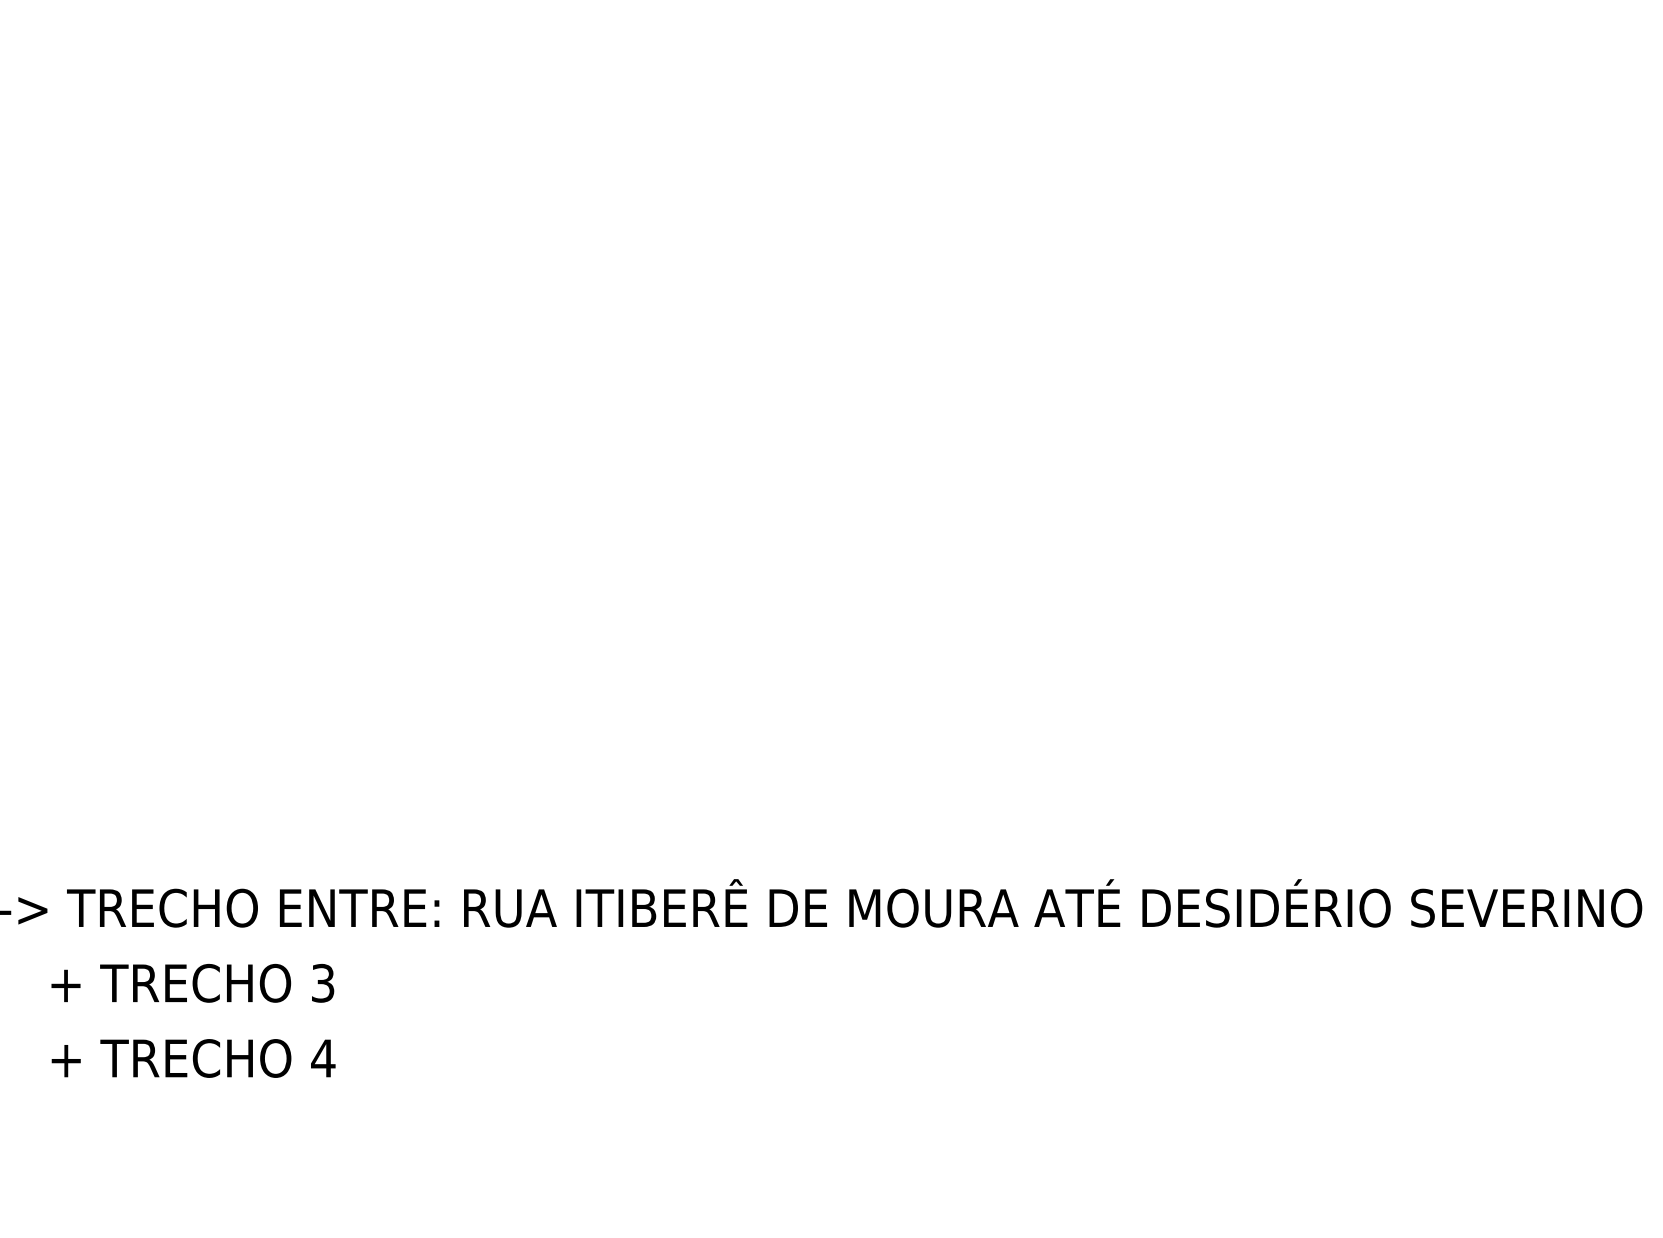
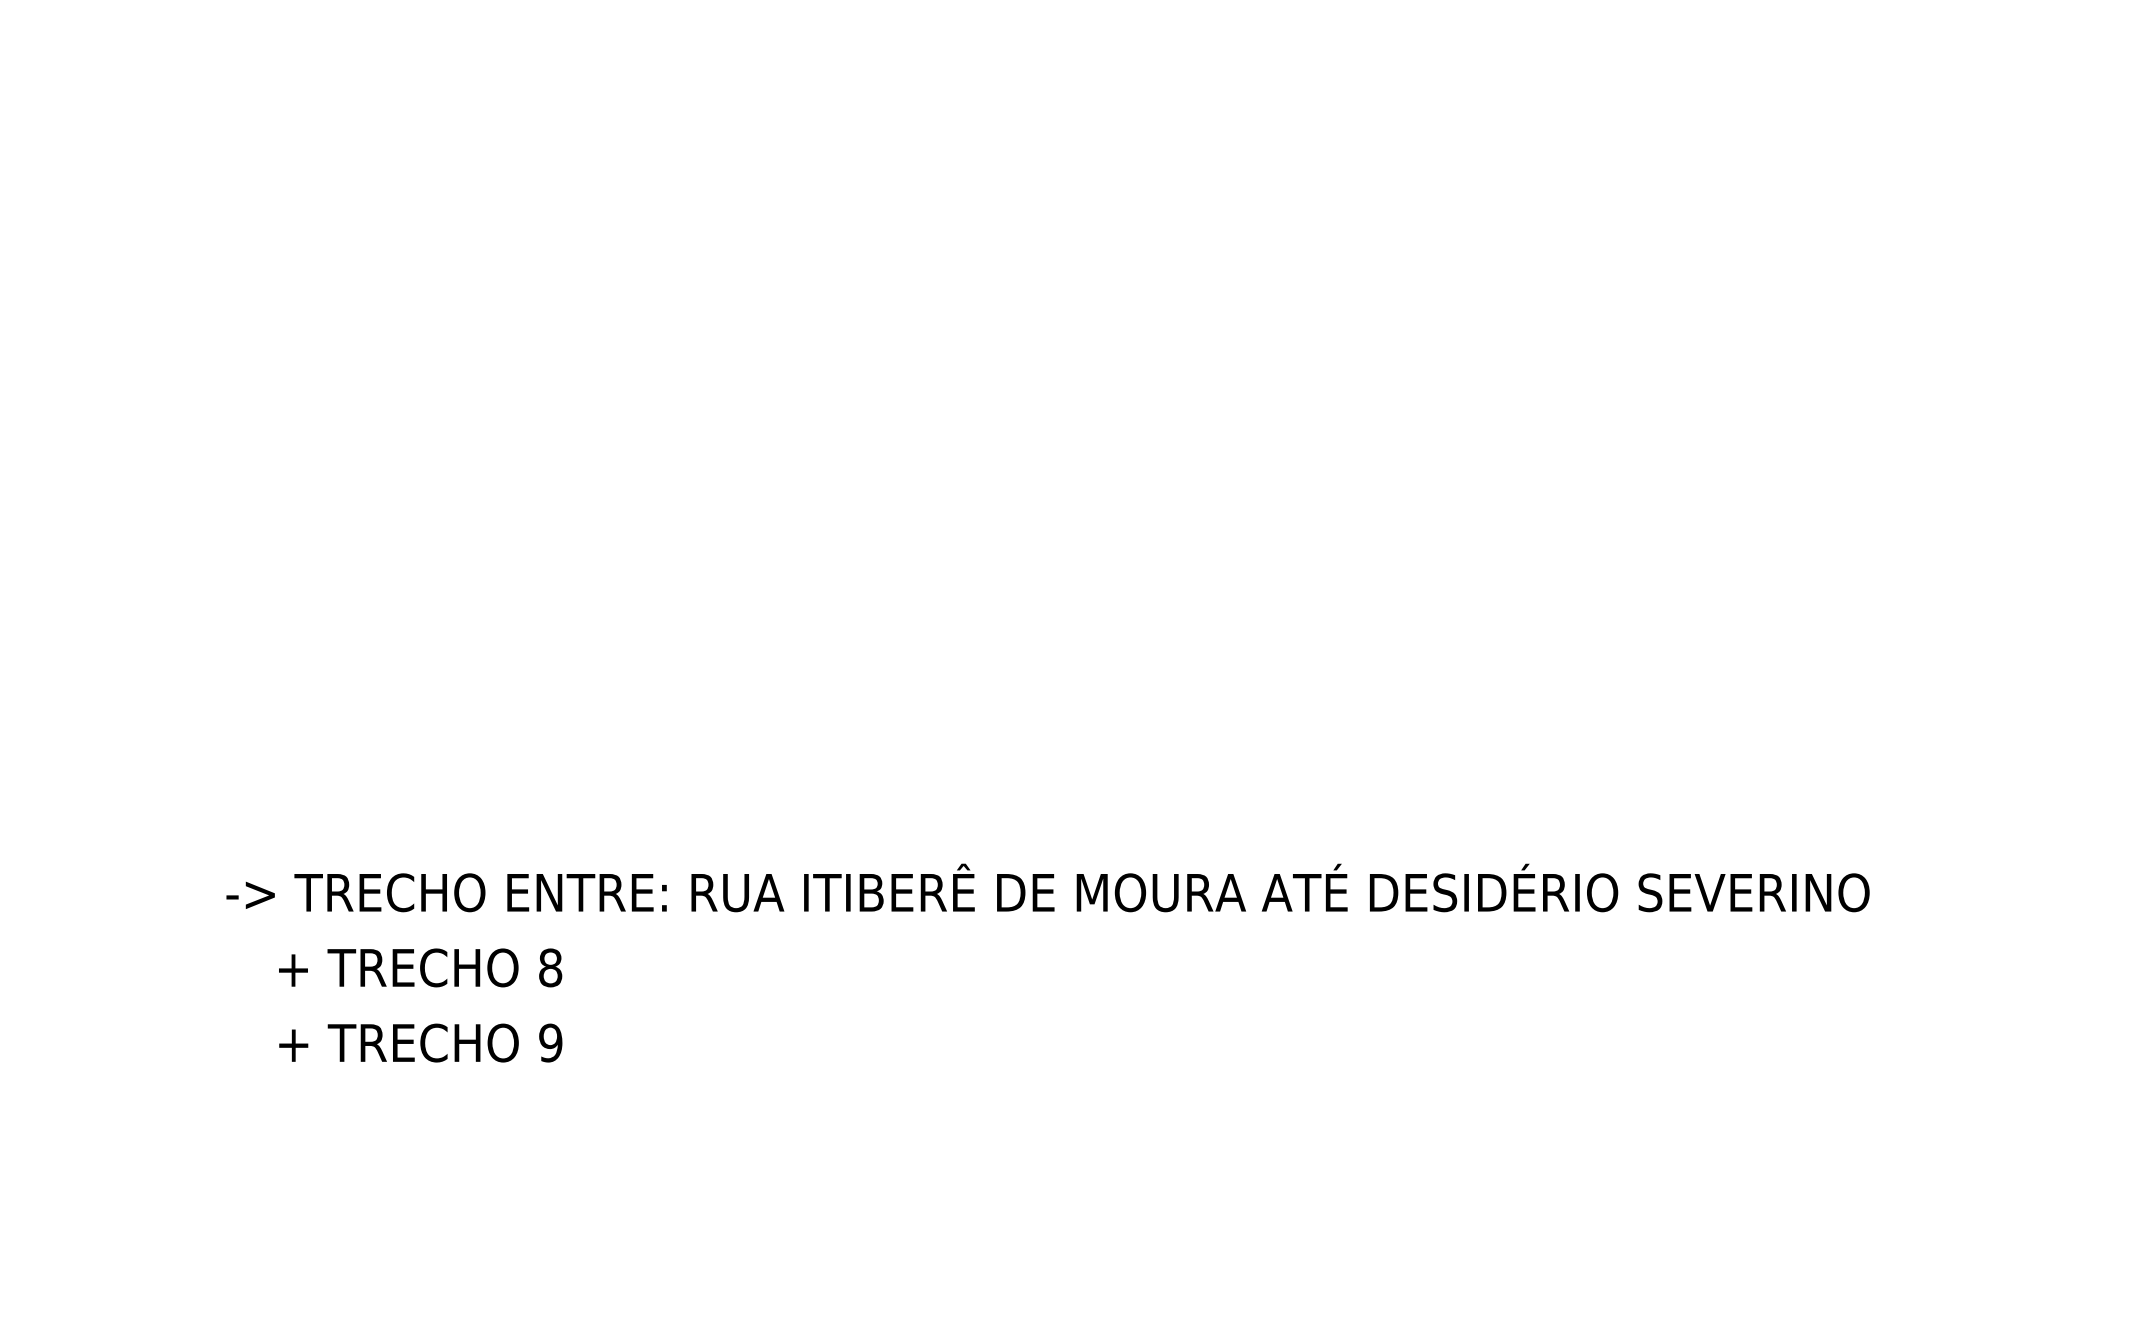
text: (323, 982) -> (550, 967), 3 -> 8
text: (323, 1057) -> (550, 1042), 4 -> 9

